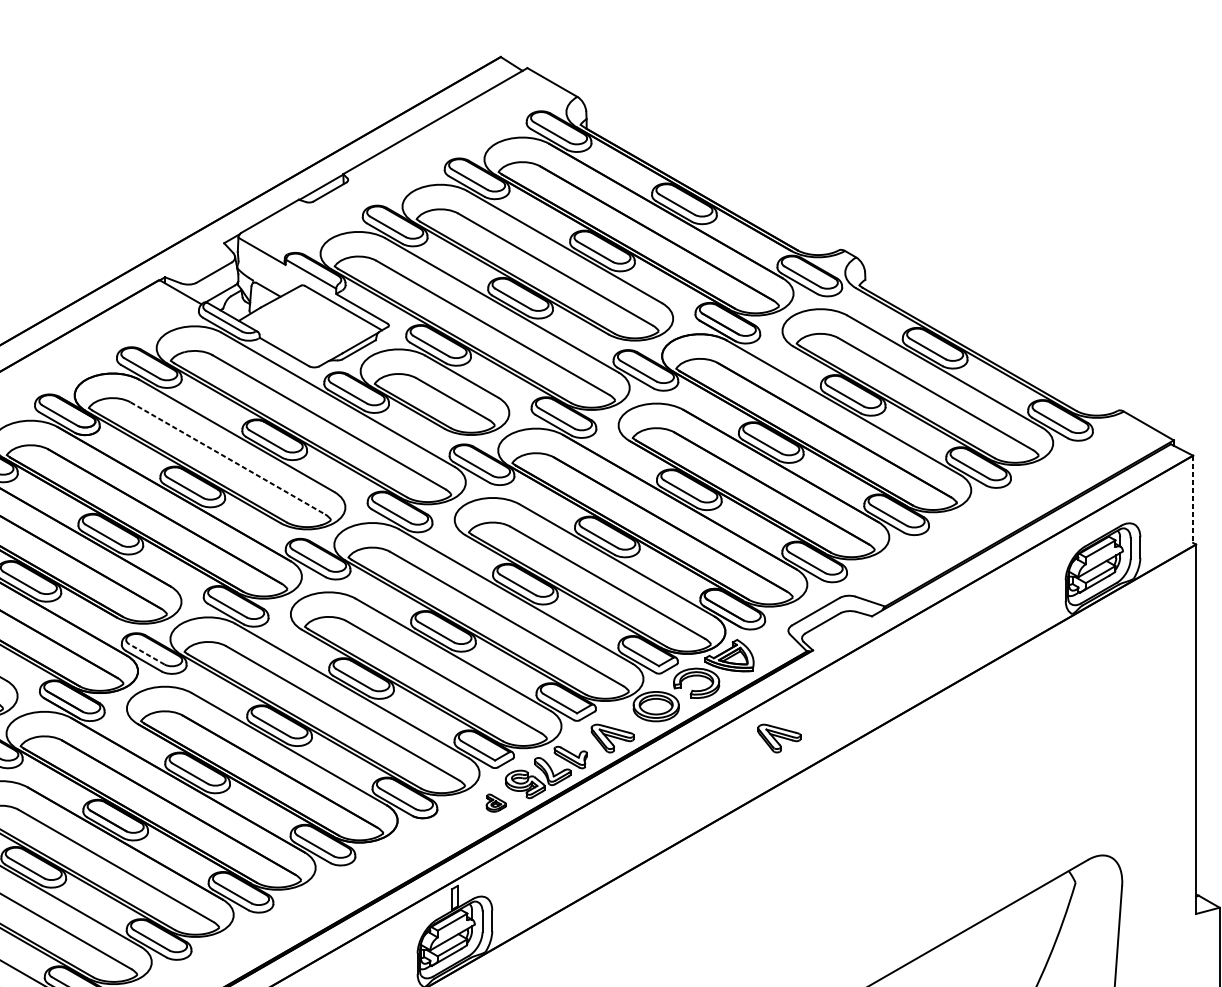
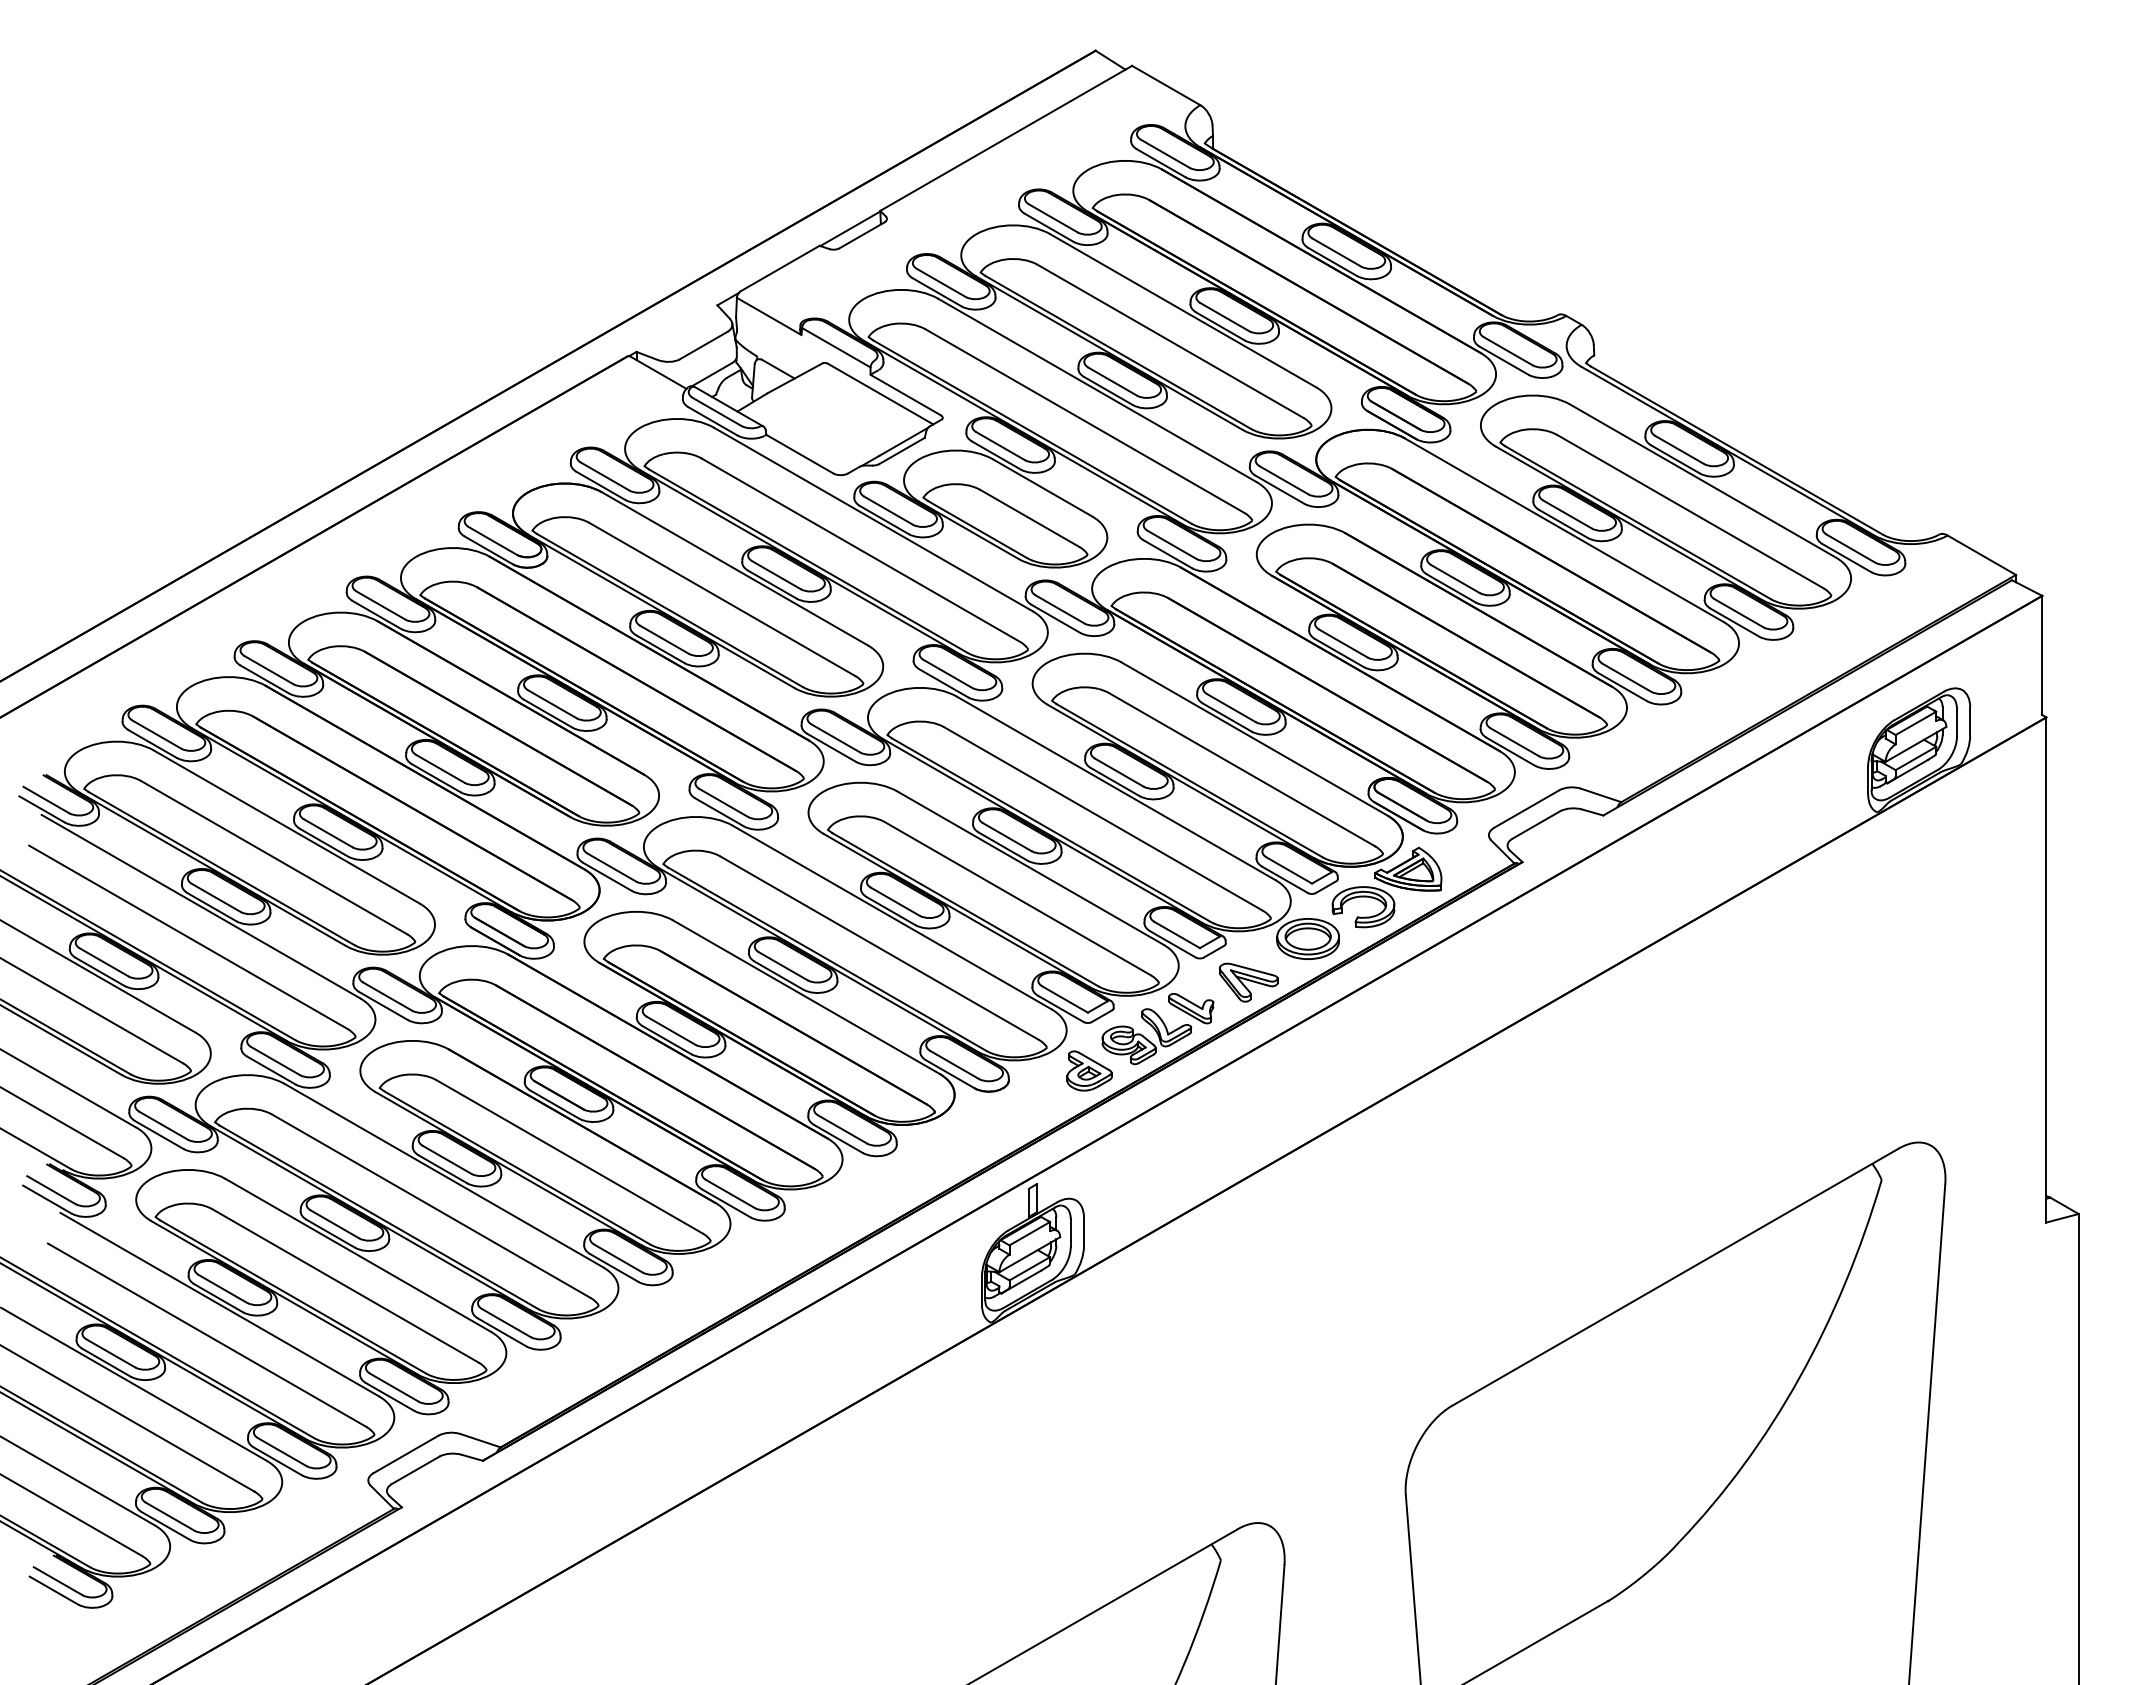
line: (227, 458) -> (722, 599), dashed -> solid
line: (1193, 499) -> (2042, 655), dashed -> solid
line: (146, 654) -> (611, 867), dashed -> solid
part: (779, 738) -> (1476, 982), removed
part: (496, 802) -> (1089, 1070), size x1.67

